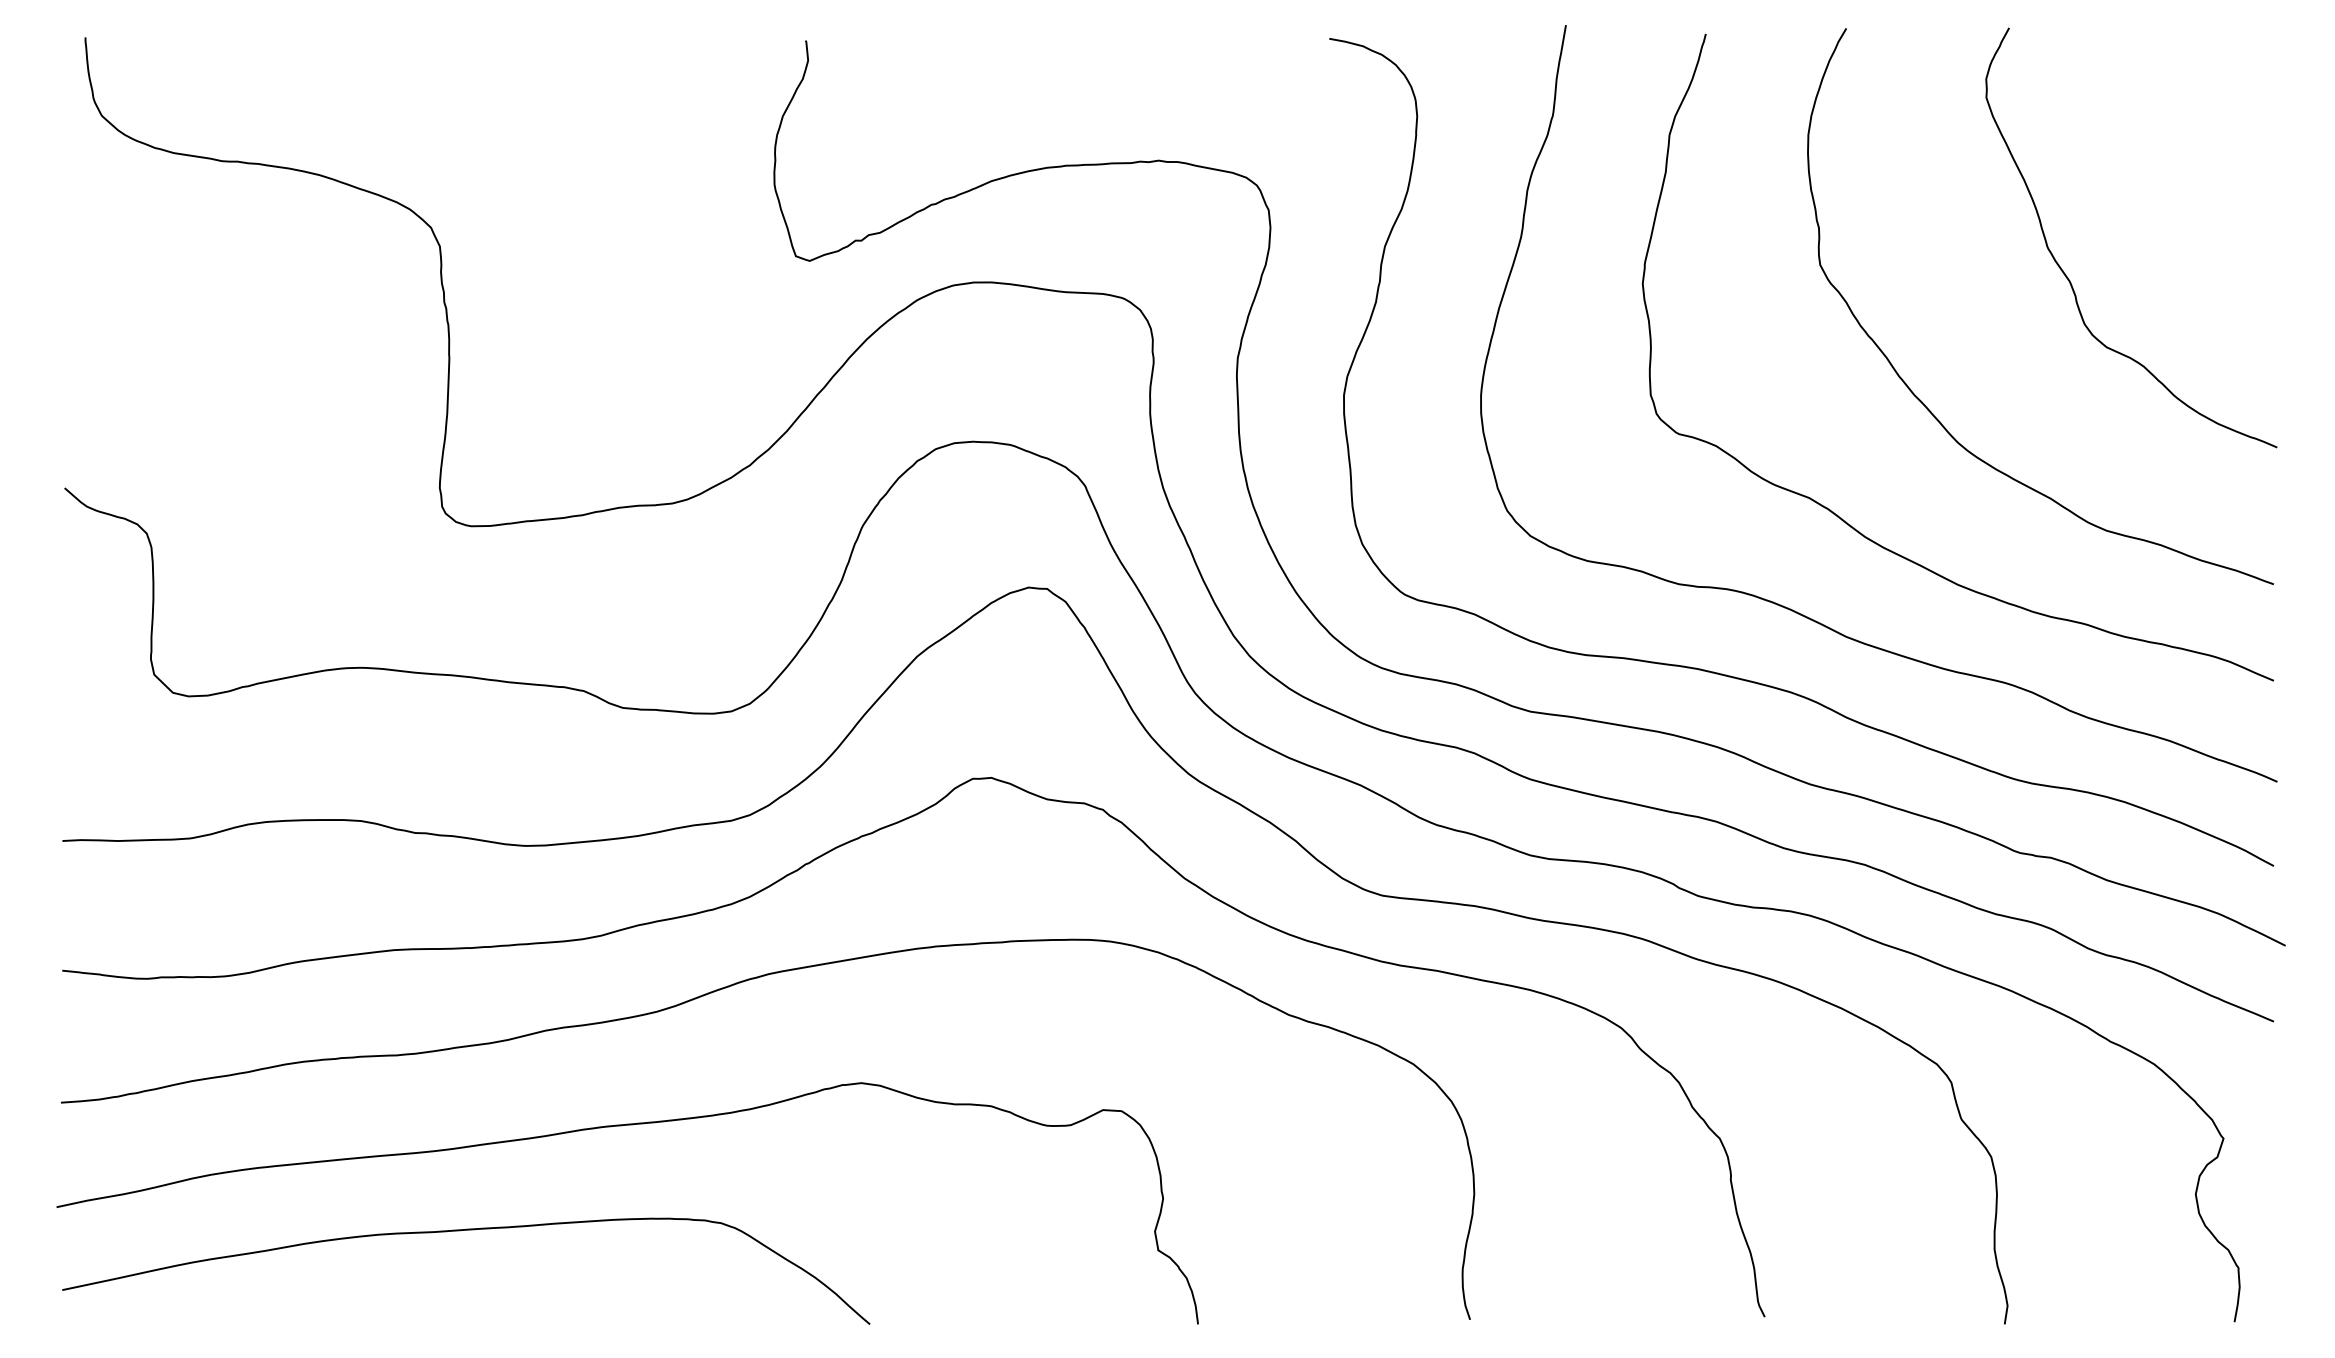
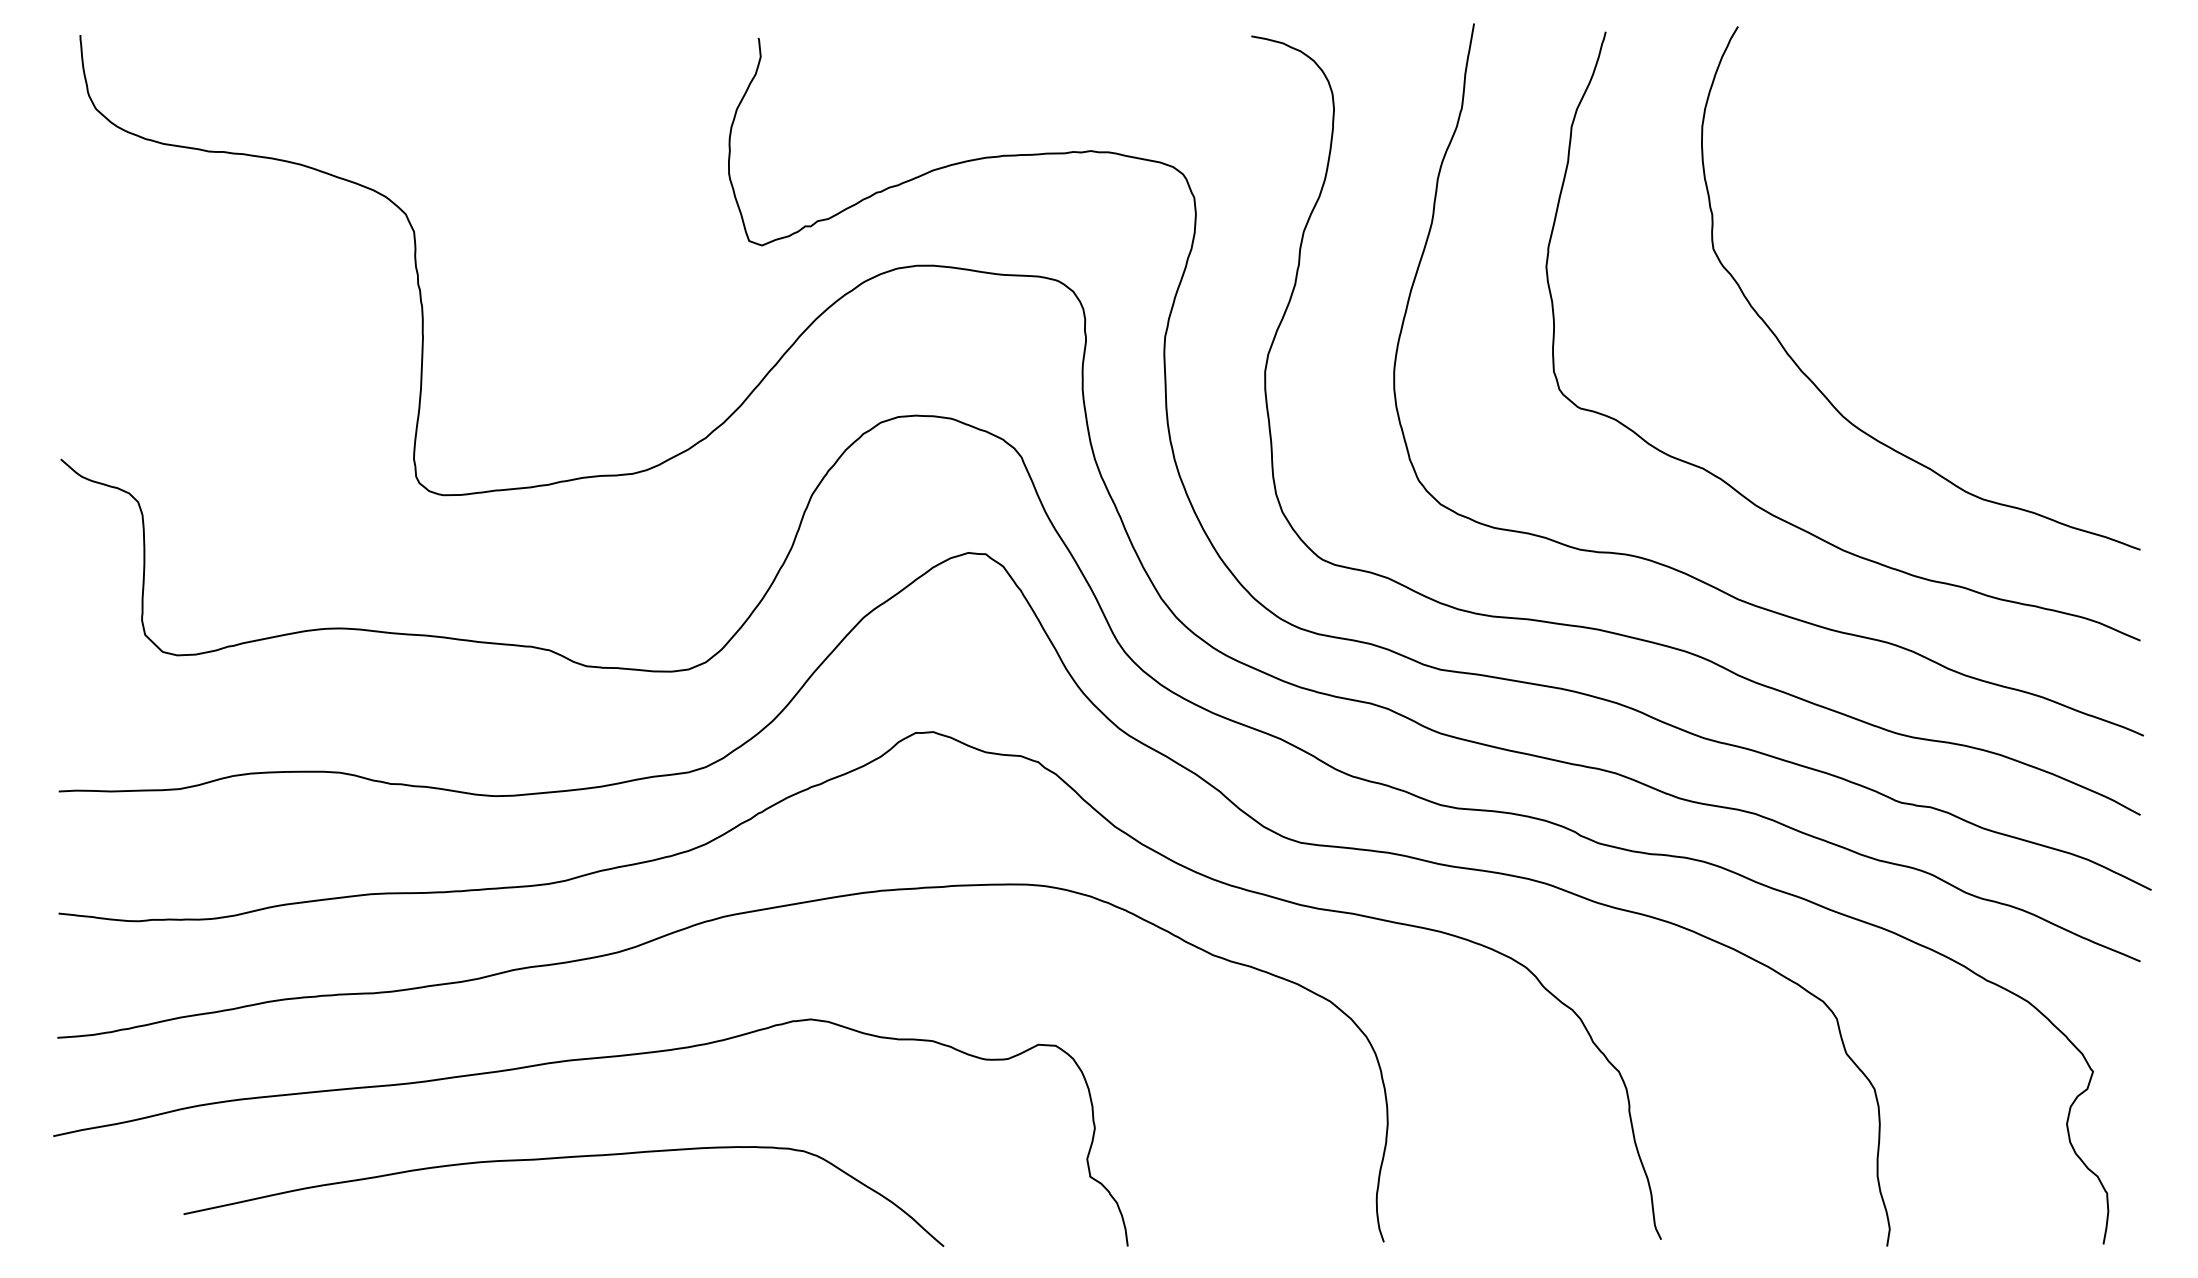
curve: (2068, 277) -> (1947, 261), removed
curve: (465, 1230) -> (563, 1158), moved

